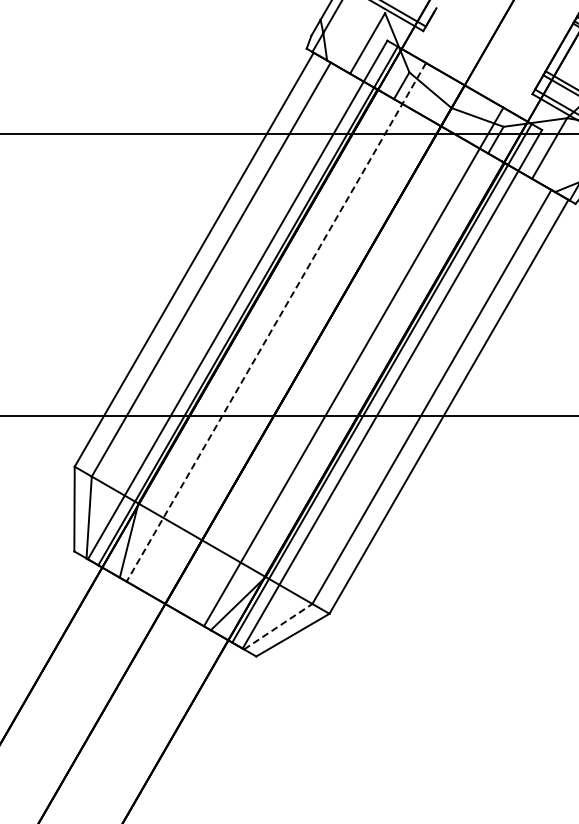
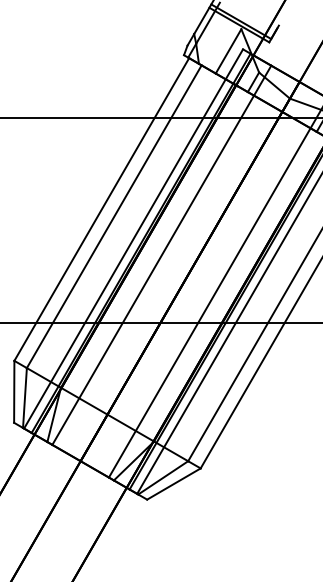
line: (276, 322) -> (161, 255), dashed -> solid
line: (278, 626) -> (163, 477), dashed -> solid

